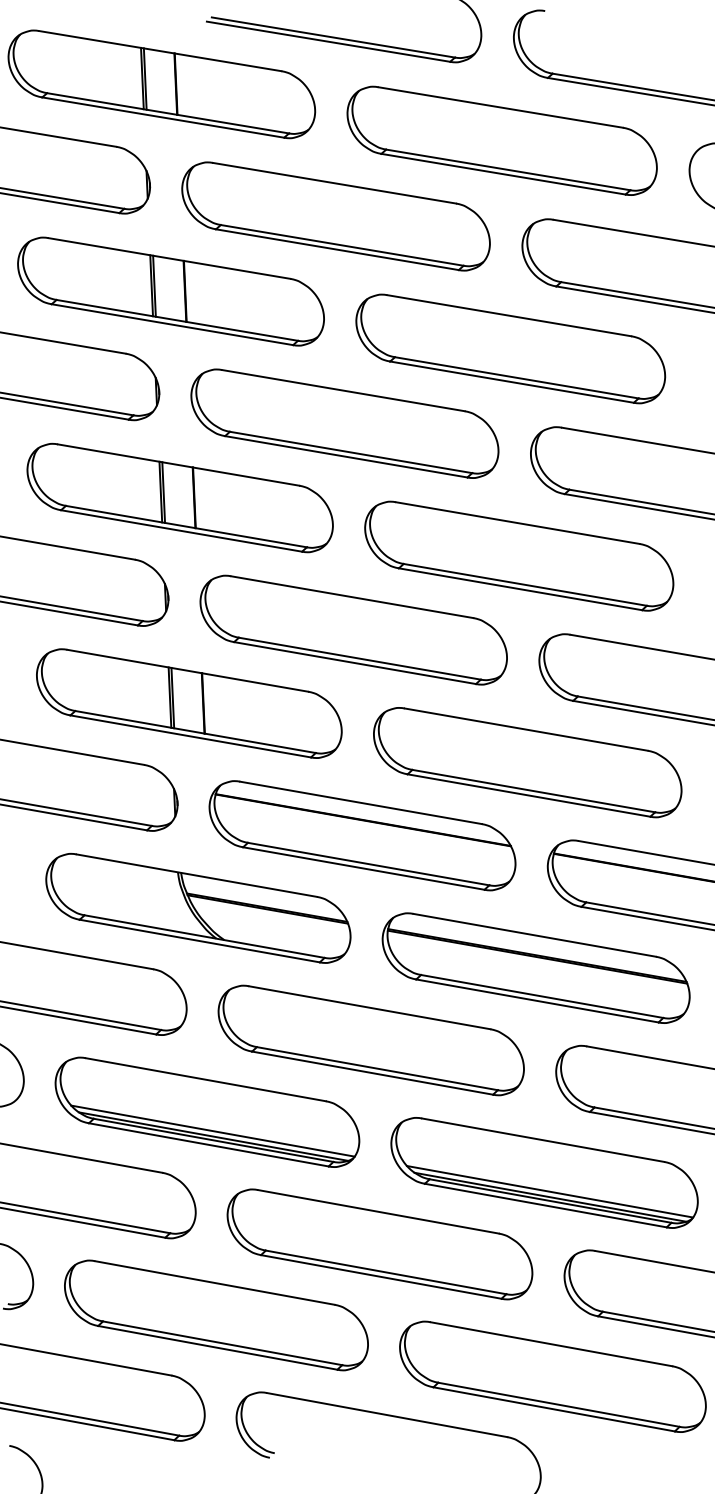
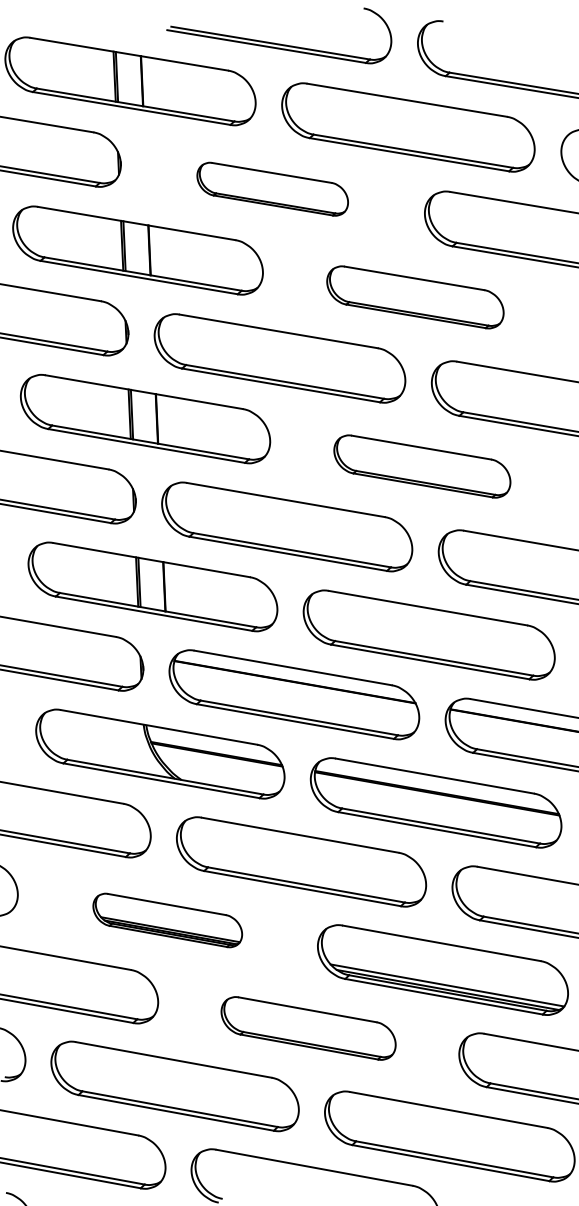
part: (335, 216) -> (272, 189), size x0.6
part: (510, 348) -> (415, 297), size x0.7
part: (519, 555) -> (422, 466), size x0.7
part: (207, 1111) -> (167, 919), size x0.6
part: (379, 1244) -> (308, 1028), size x0.7

